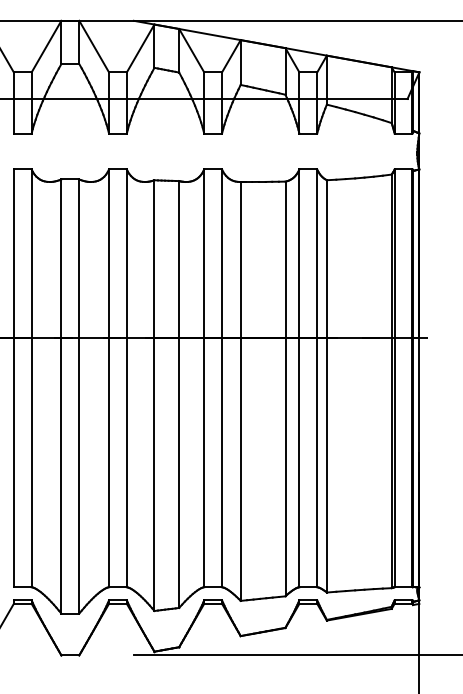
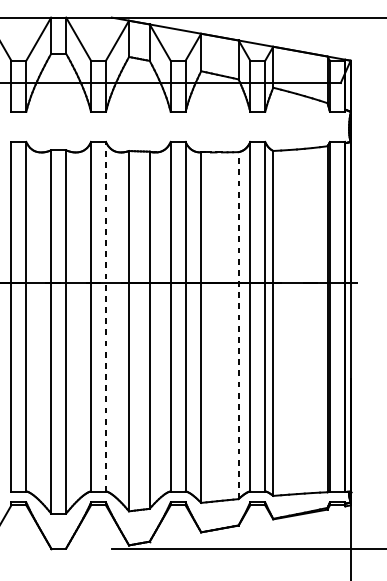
line: (126, 378) -> (105, 316), solid -> dashed
line: (285, 388) -> (238, 325), solid -> dashed

